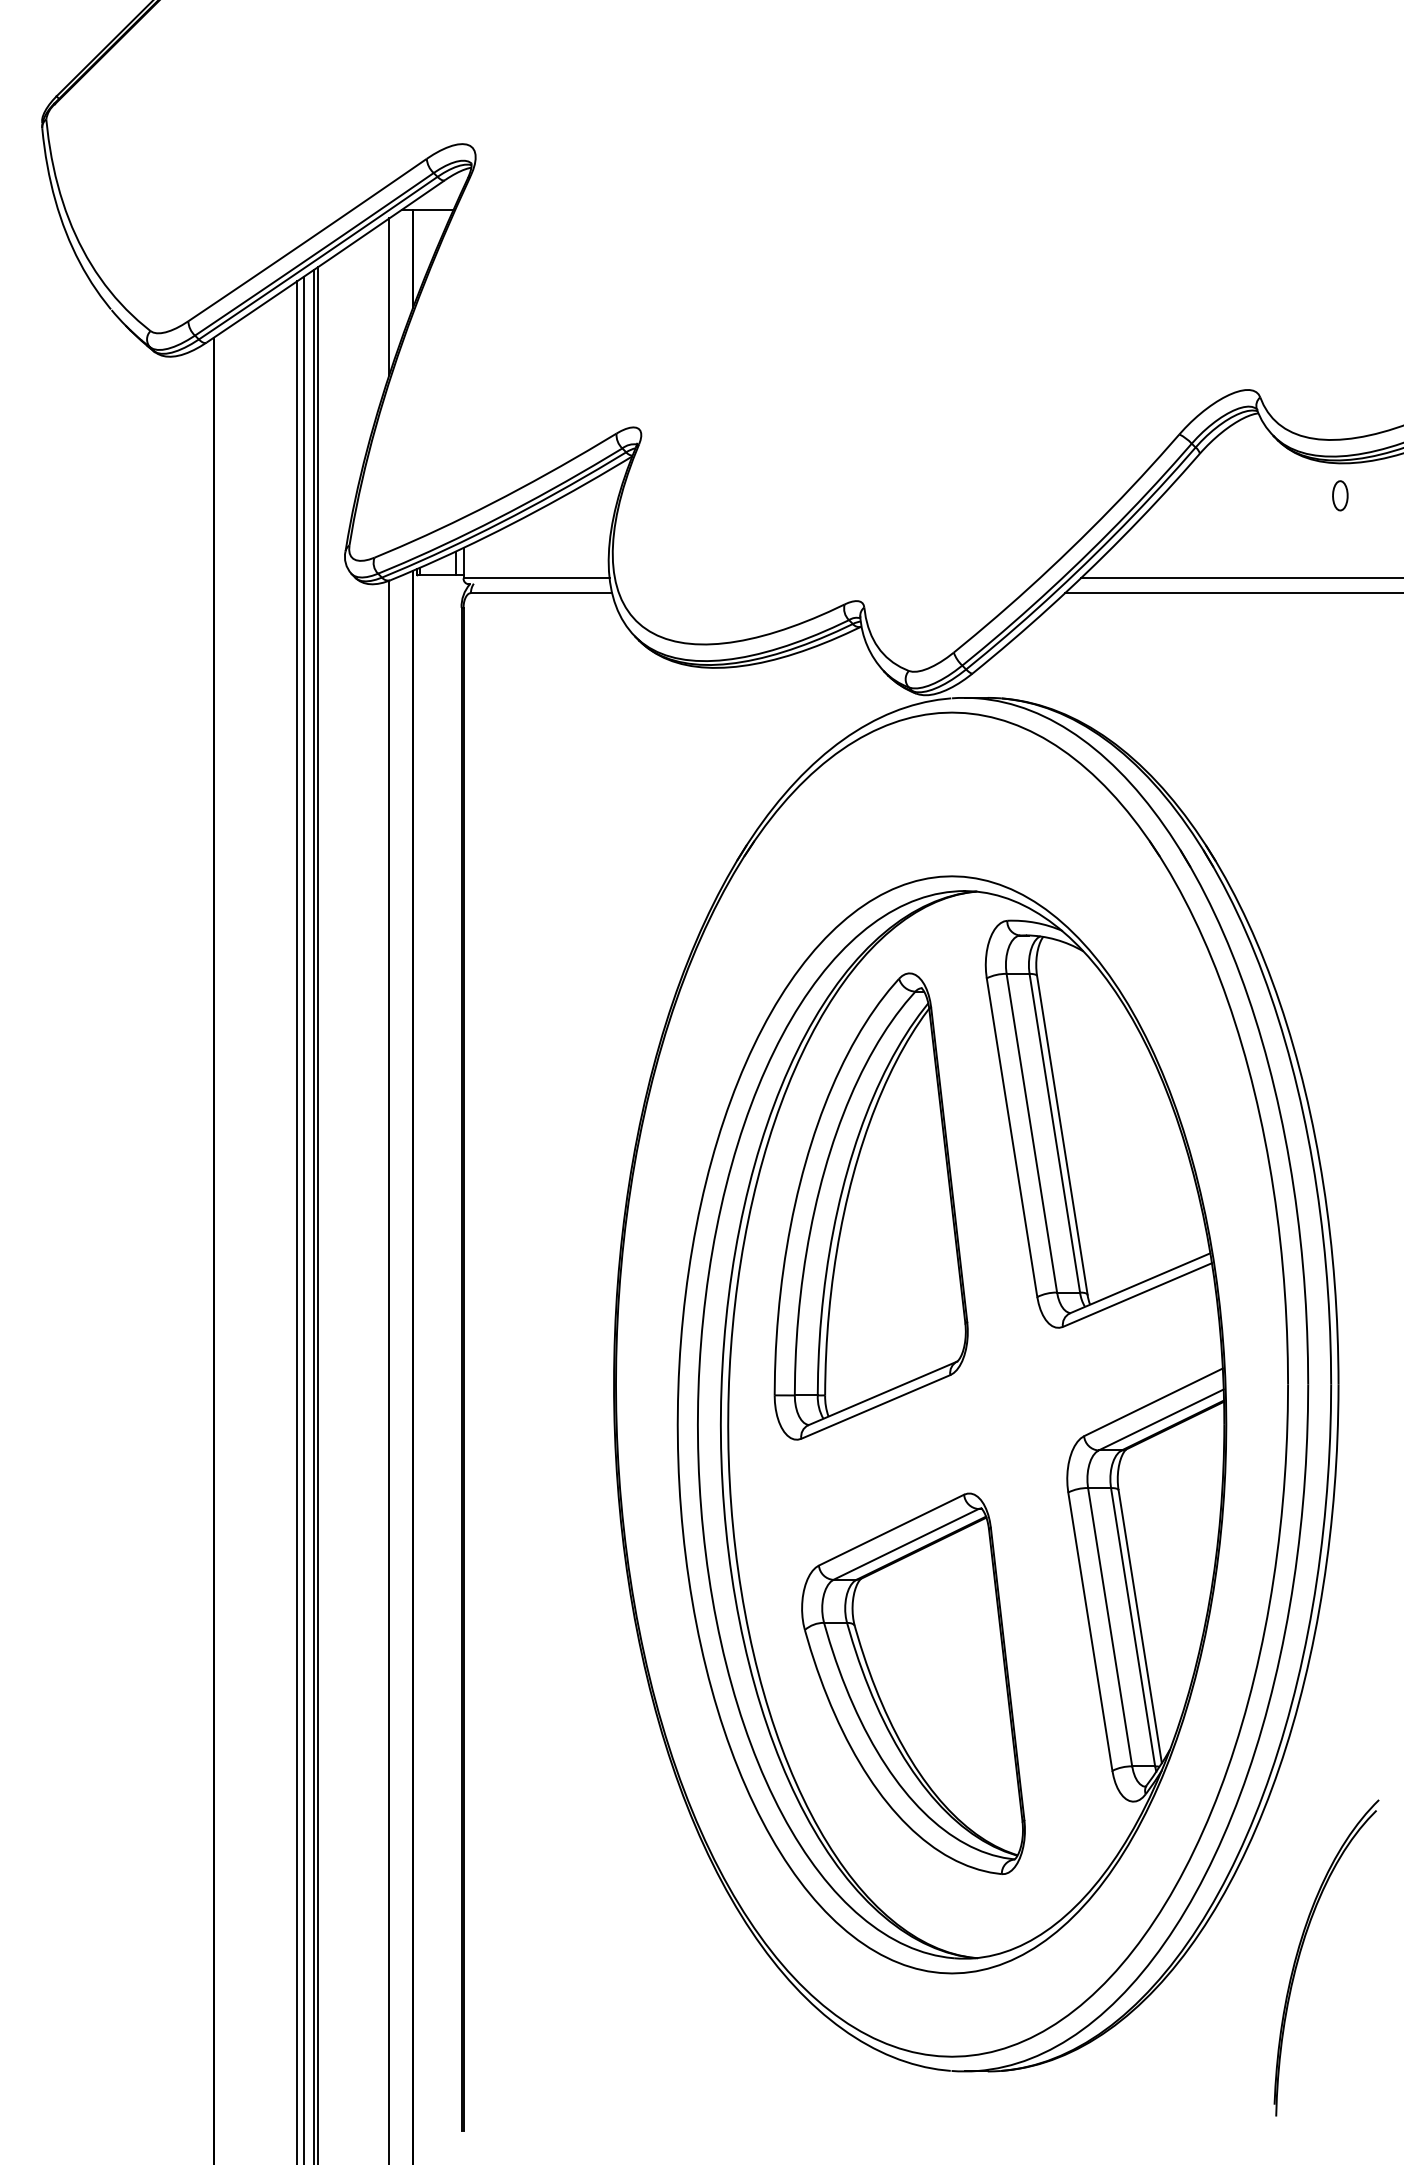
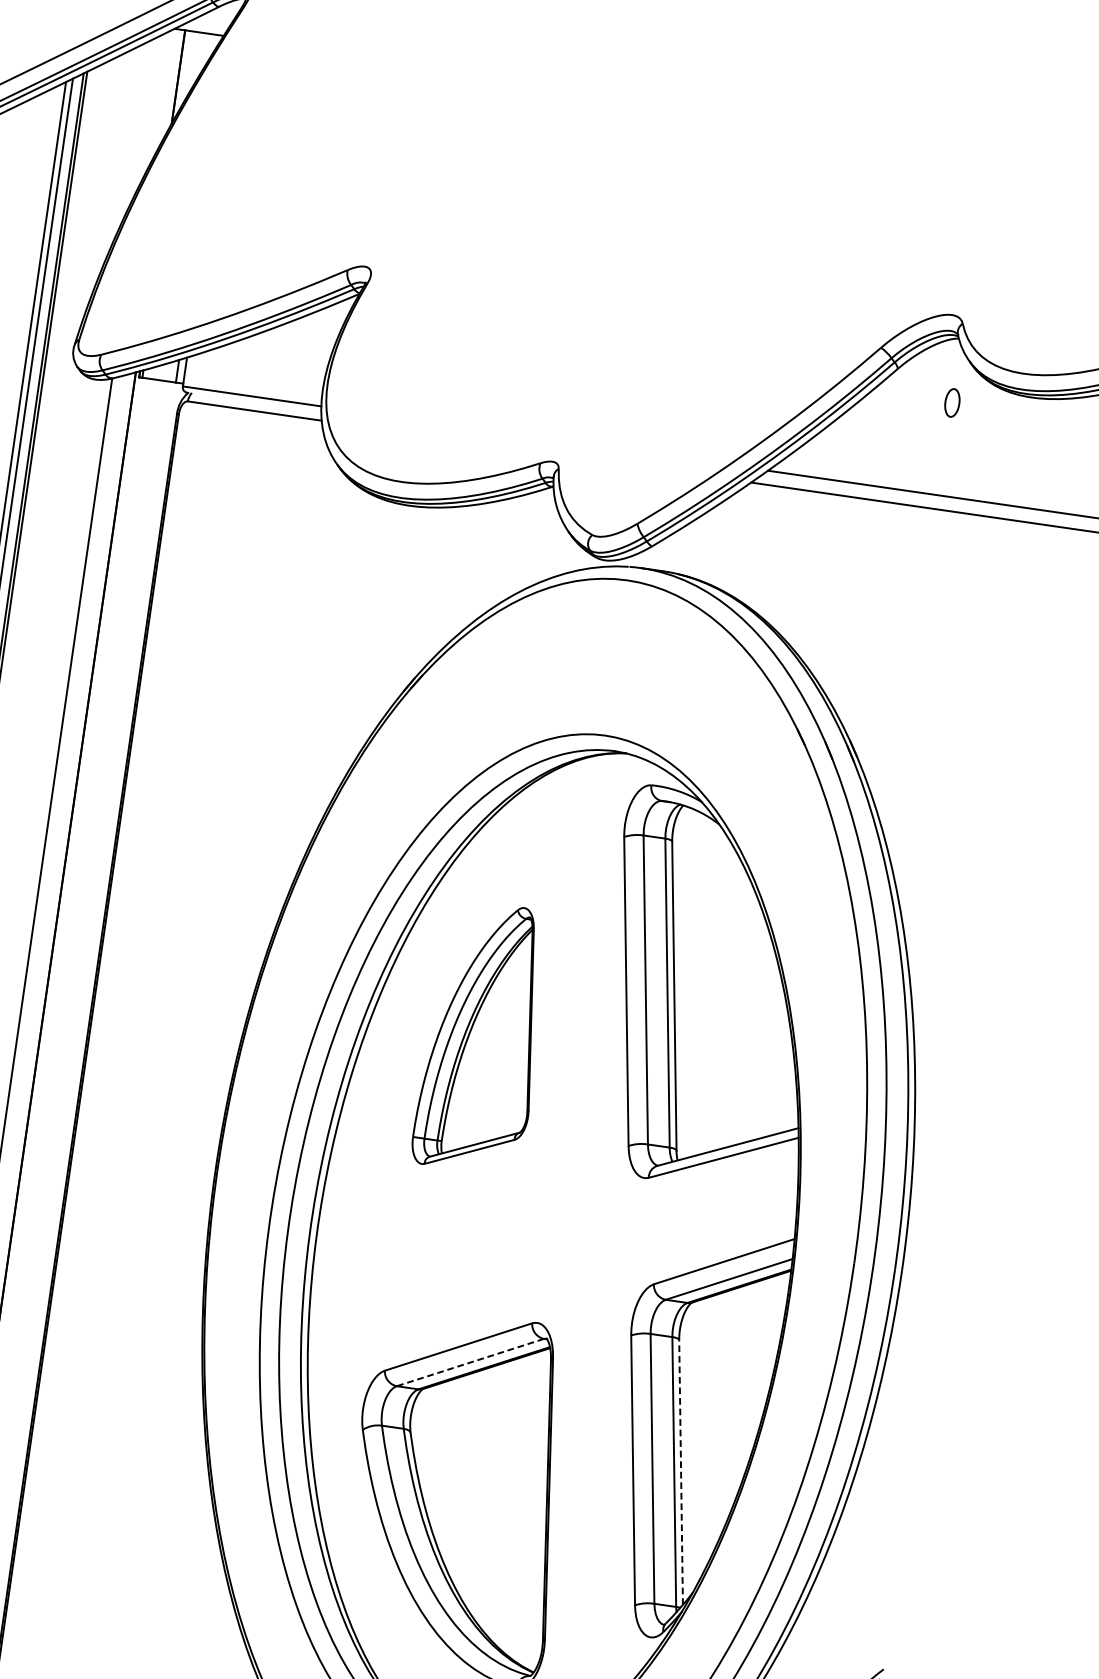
line: (389, 296) -> (151, 109), removed
part: (1340, 495) -> (952, 402), moved
part: (870, 1206) -> (482, 1037), size x0.6
line: (906, 1544) -> (470, 1362), solid -> dashed
line: (1140, 1626) -> (681, 1472), solid -> dashed

